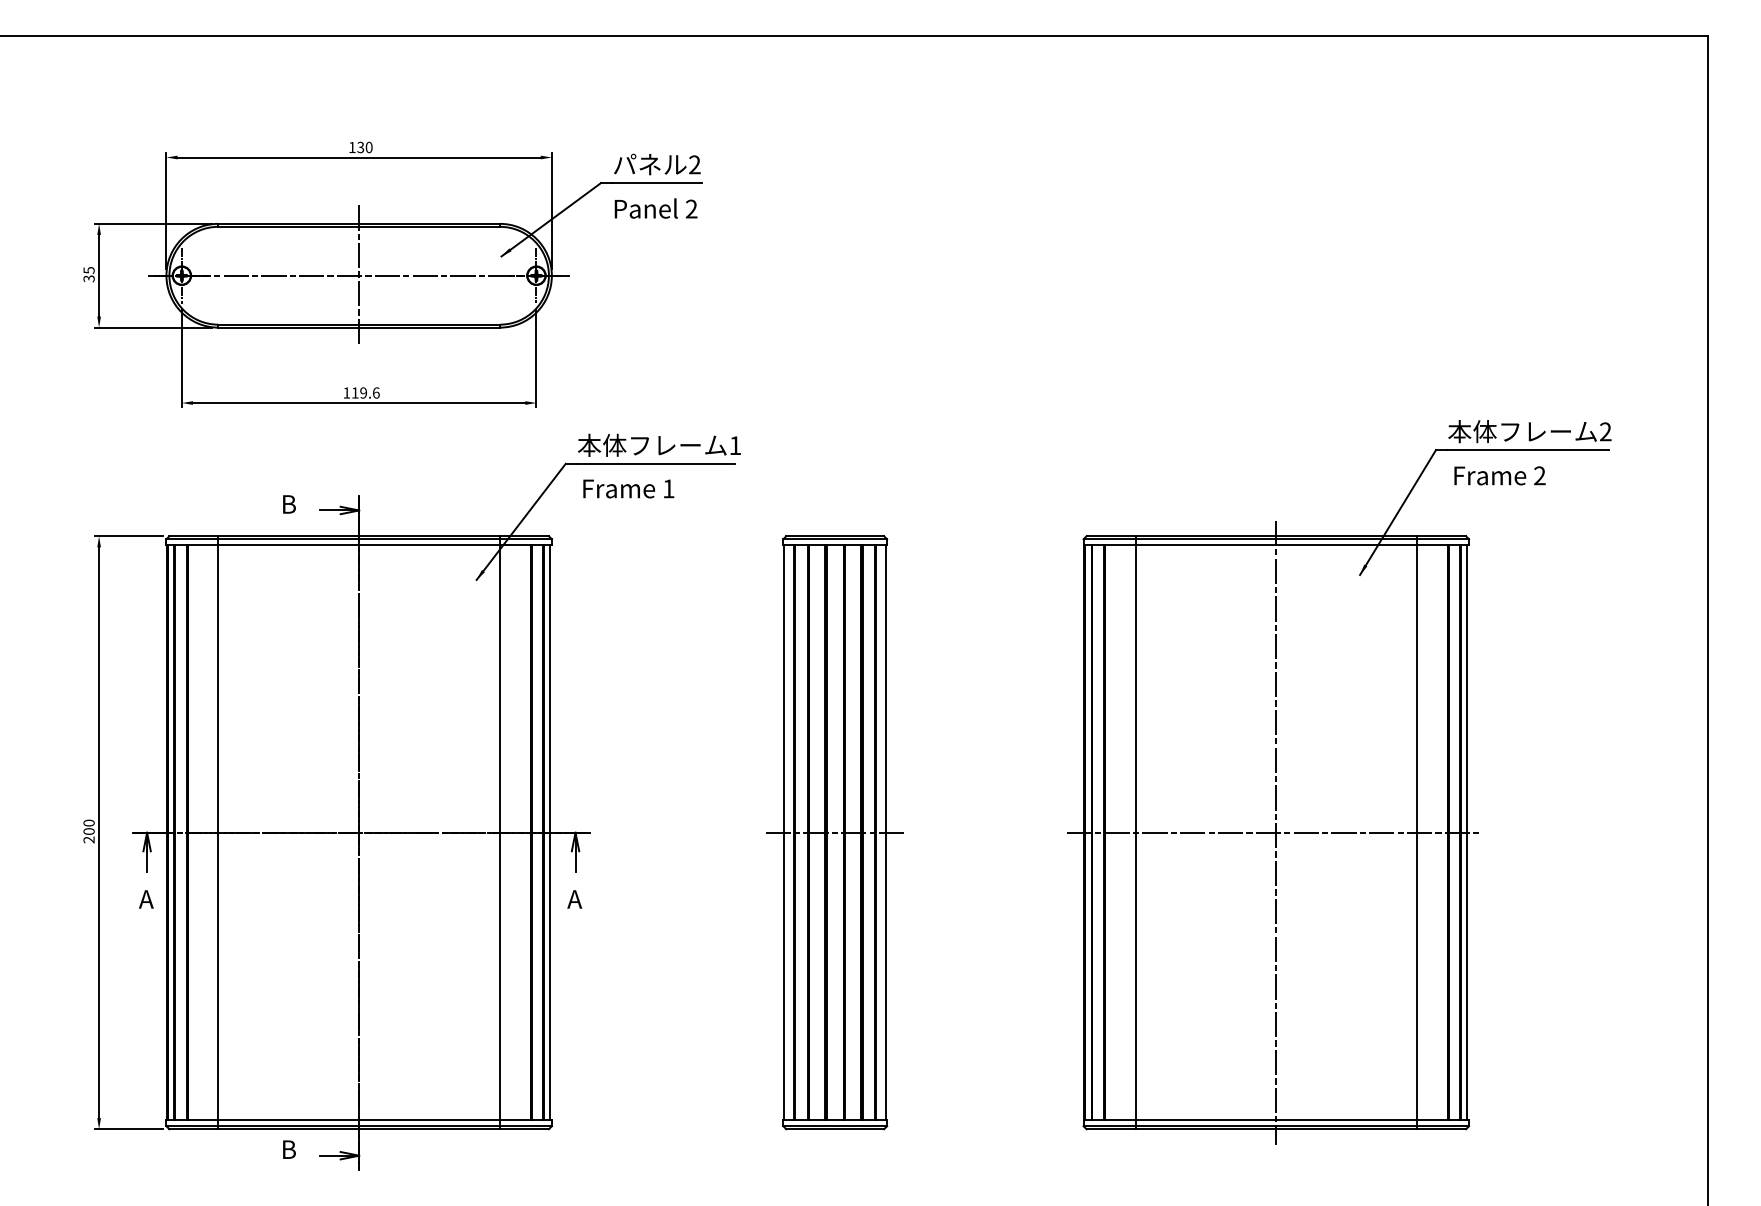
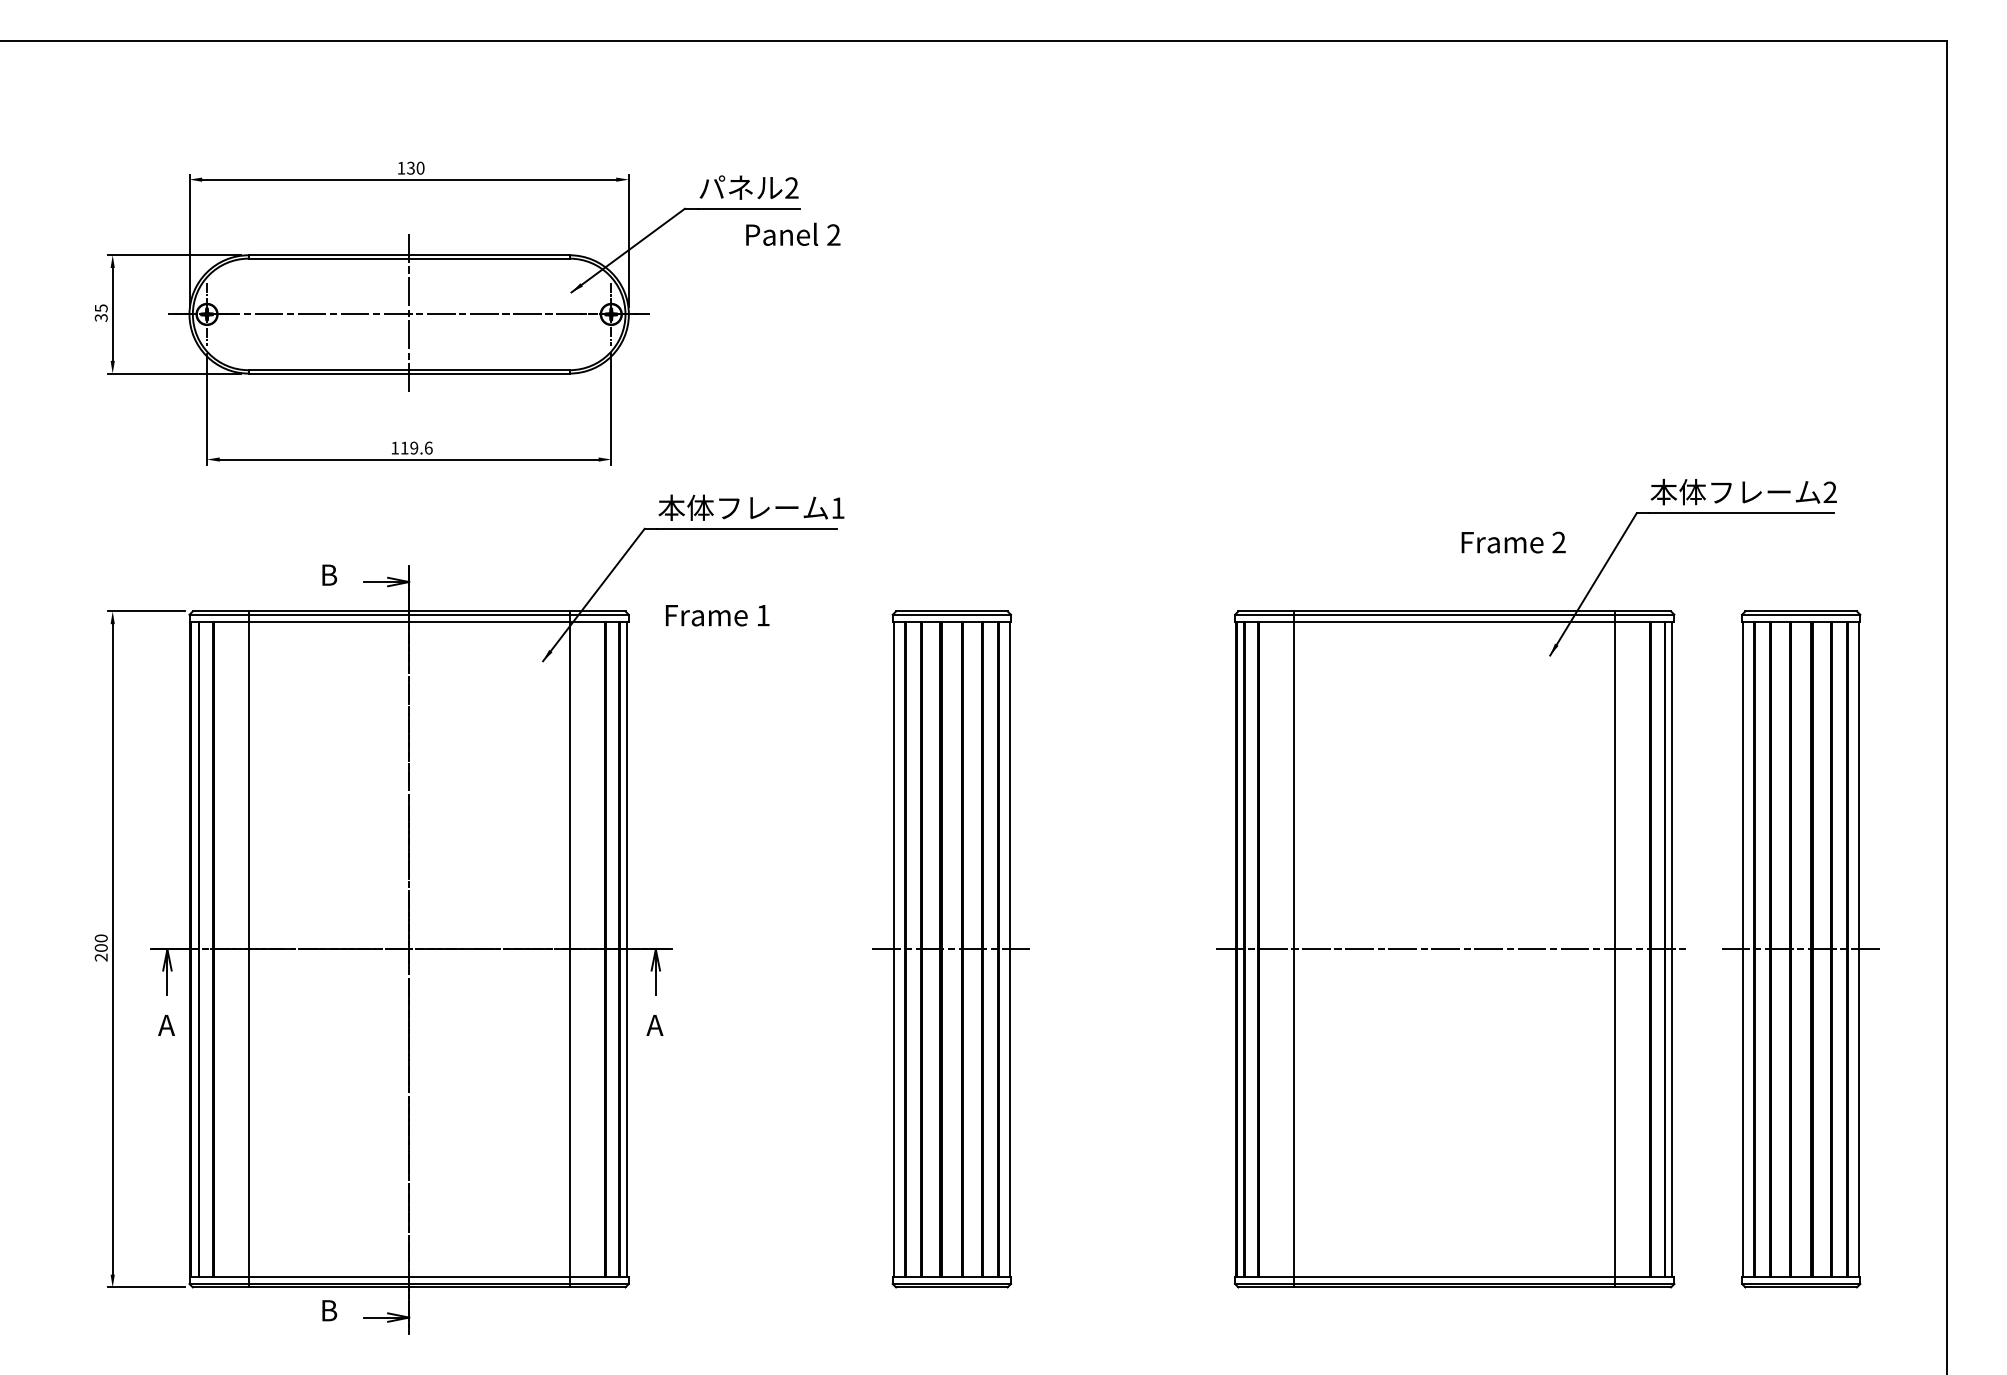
text: (655, 208) -> (792, 234), moved
text: (1499, 475) -> (1513, 542), moved
text: (628, 488) -> (717, 615), moved
line: (1276, 832) -> (1454, 949), removed
part: (1579, 832) -> (1800, 949), added

